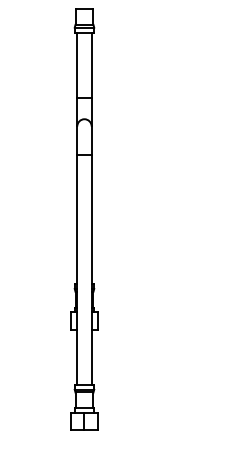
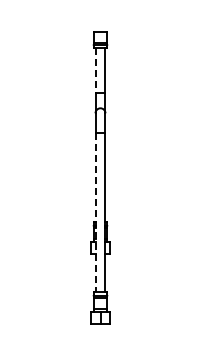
line: (77, 66) -> (95, 71), solid -> dashed
line: (77, 269) -> (95, 212), solid -> dashed

